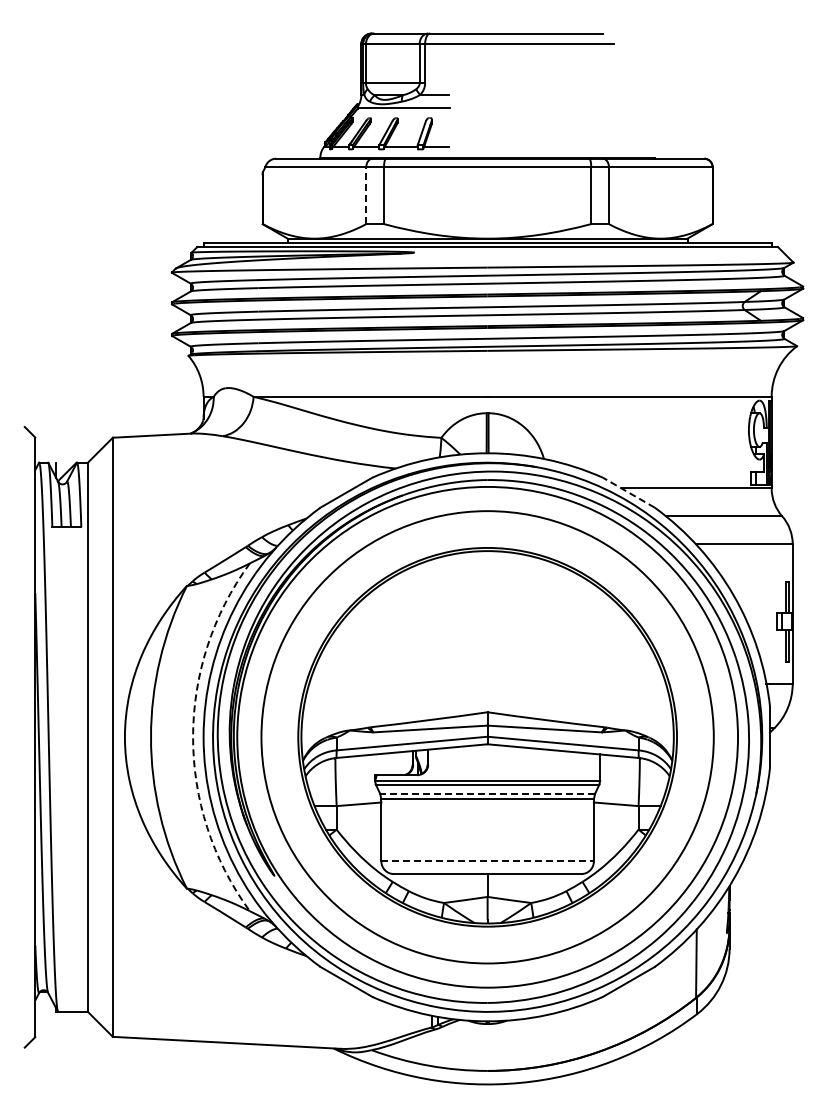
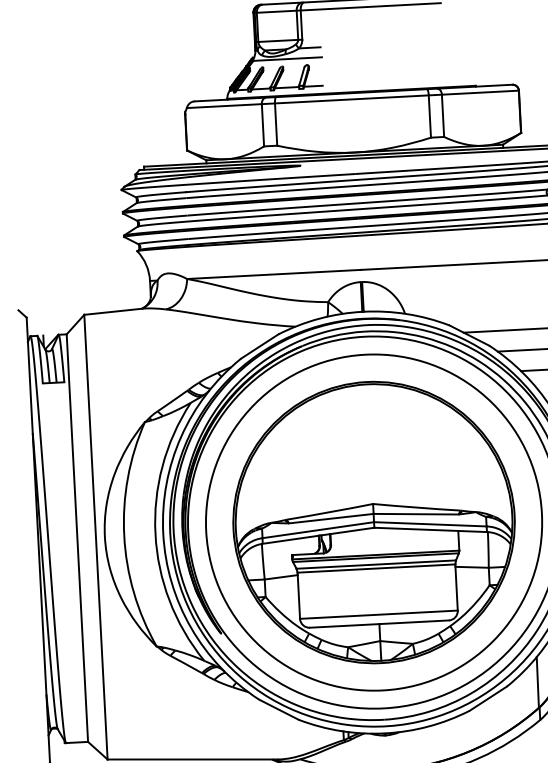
line: (366, 195) -> (263, 125), dashed -> solid
line: (628, 492) -> (469, 335), dashed -> solid
arc: (193, 737) -> (155, 534), dashed -> solid
line: (487, 793) -> (376, 564), dashed -> solid
line: (488, 861) -> (379, 614), dashed -> solid

